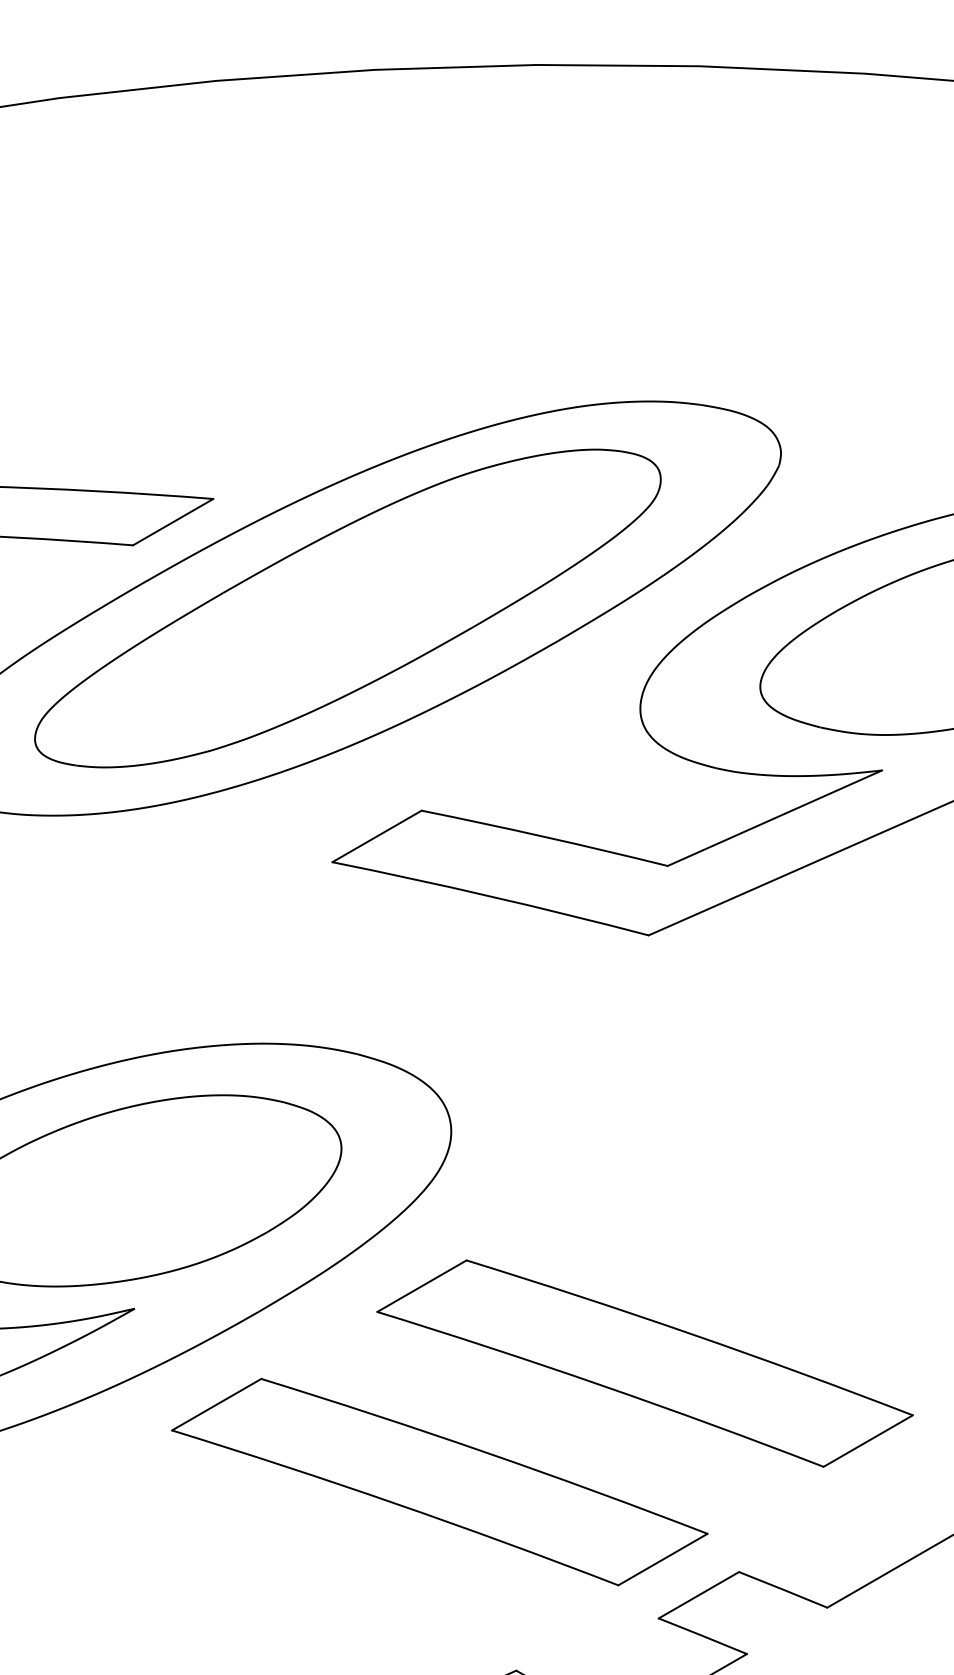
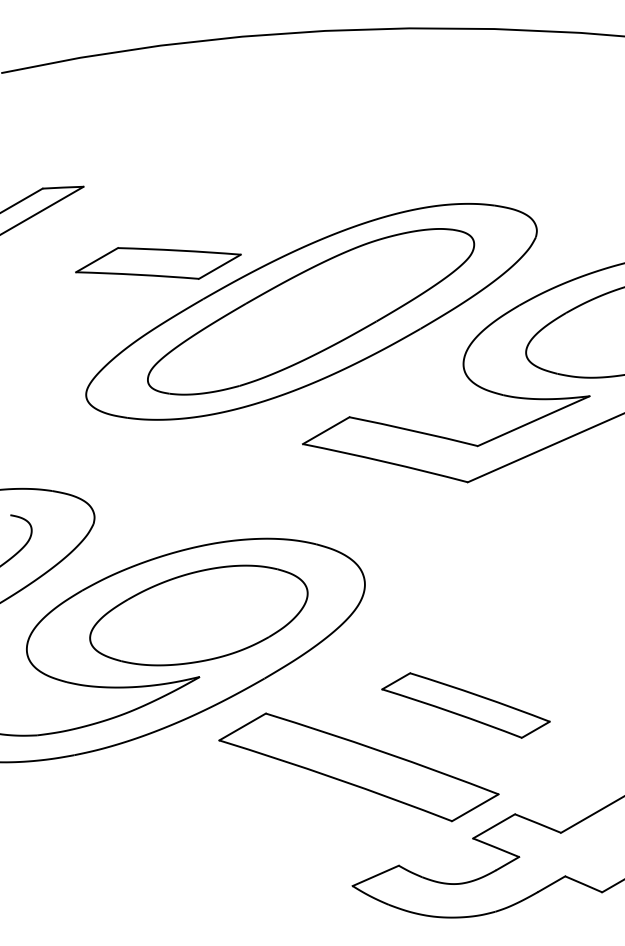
part: (644, 1363) -> (465, 705), size x0.6

